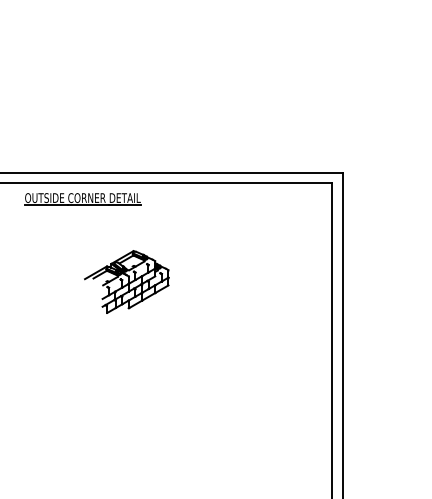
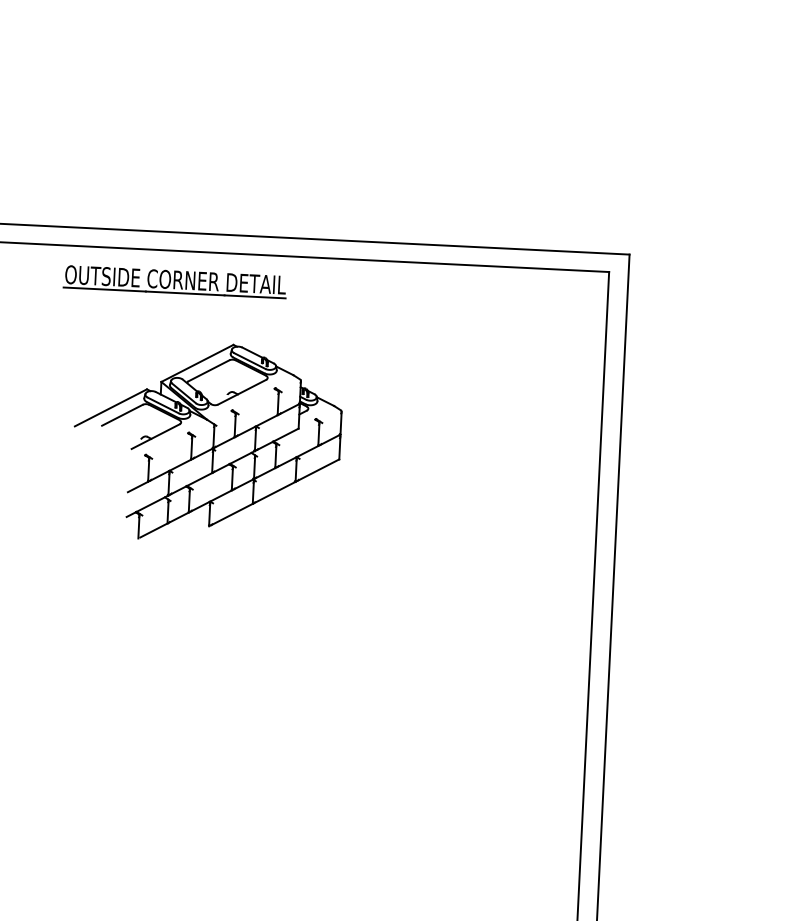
part: (82, 199) -> (174, 282), moved
part: (126, 281) -> (207, 441), size x1.67

